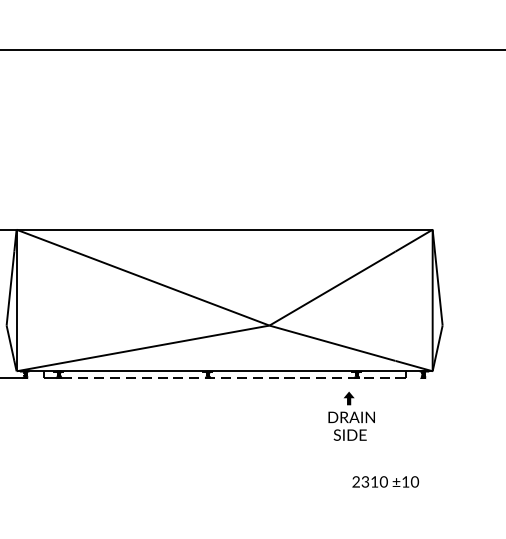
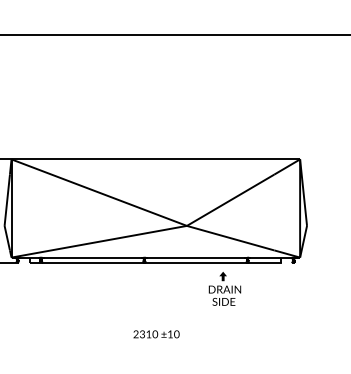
line: (232, 378) -> (161, 262), dashed -> solid
text: (351, 415) -> (224, 288), moved
text: (385, 482) -> (156, 334), moved

